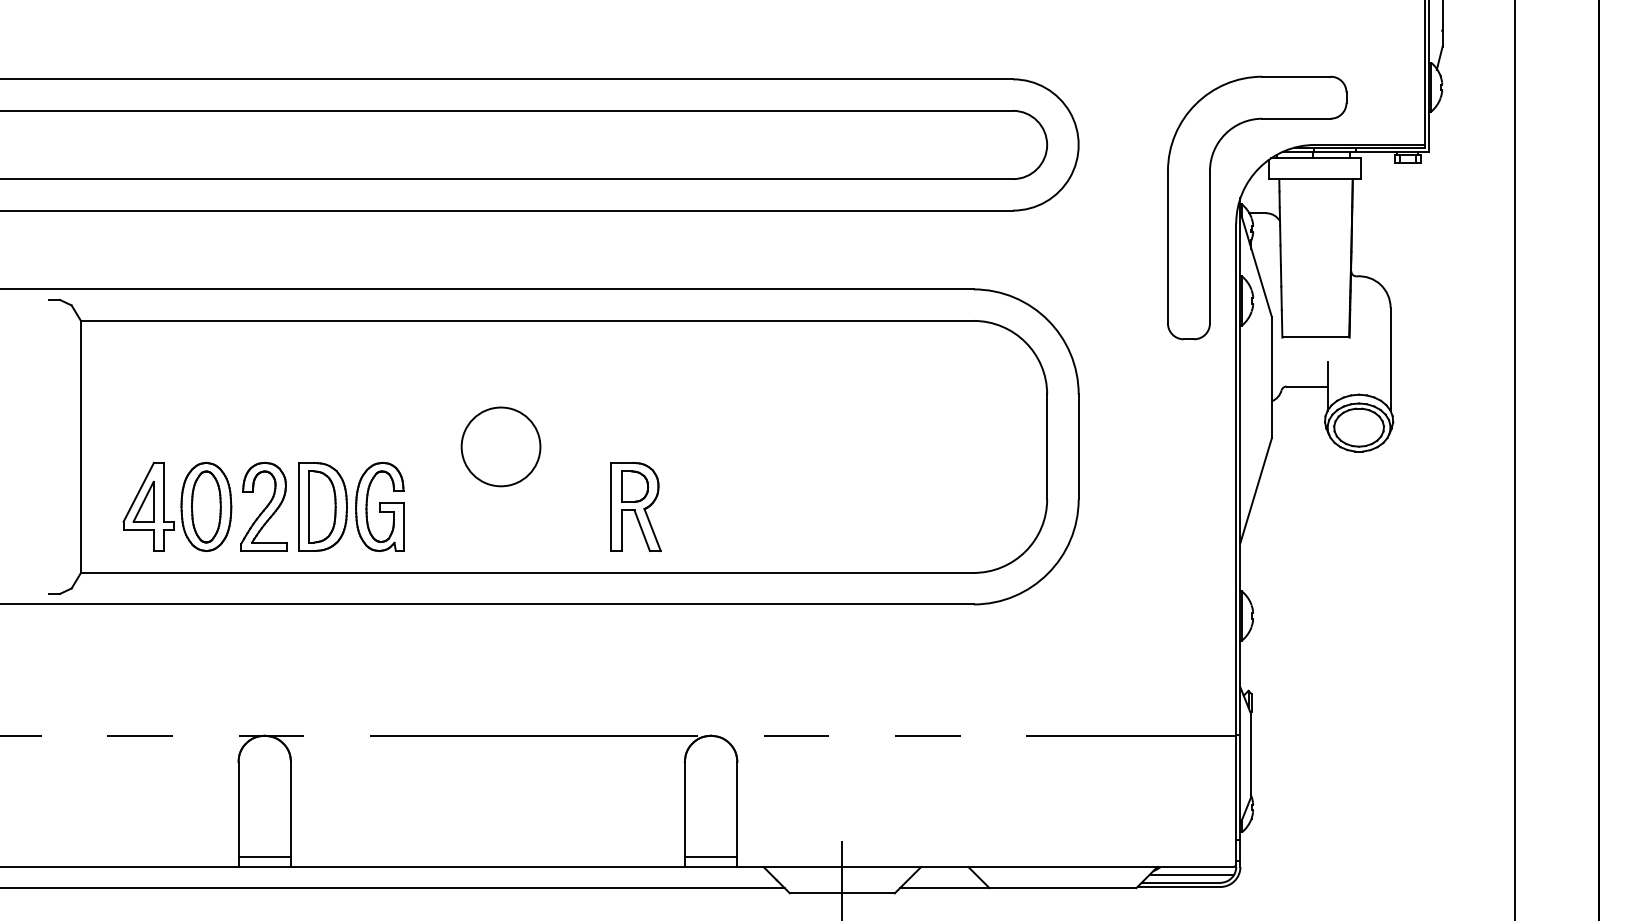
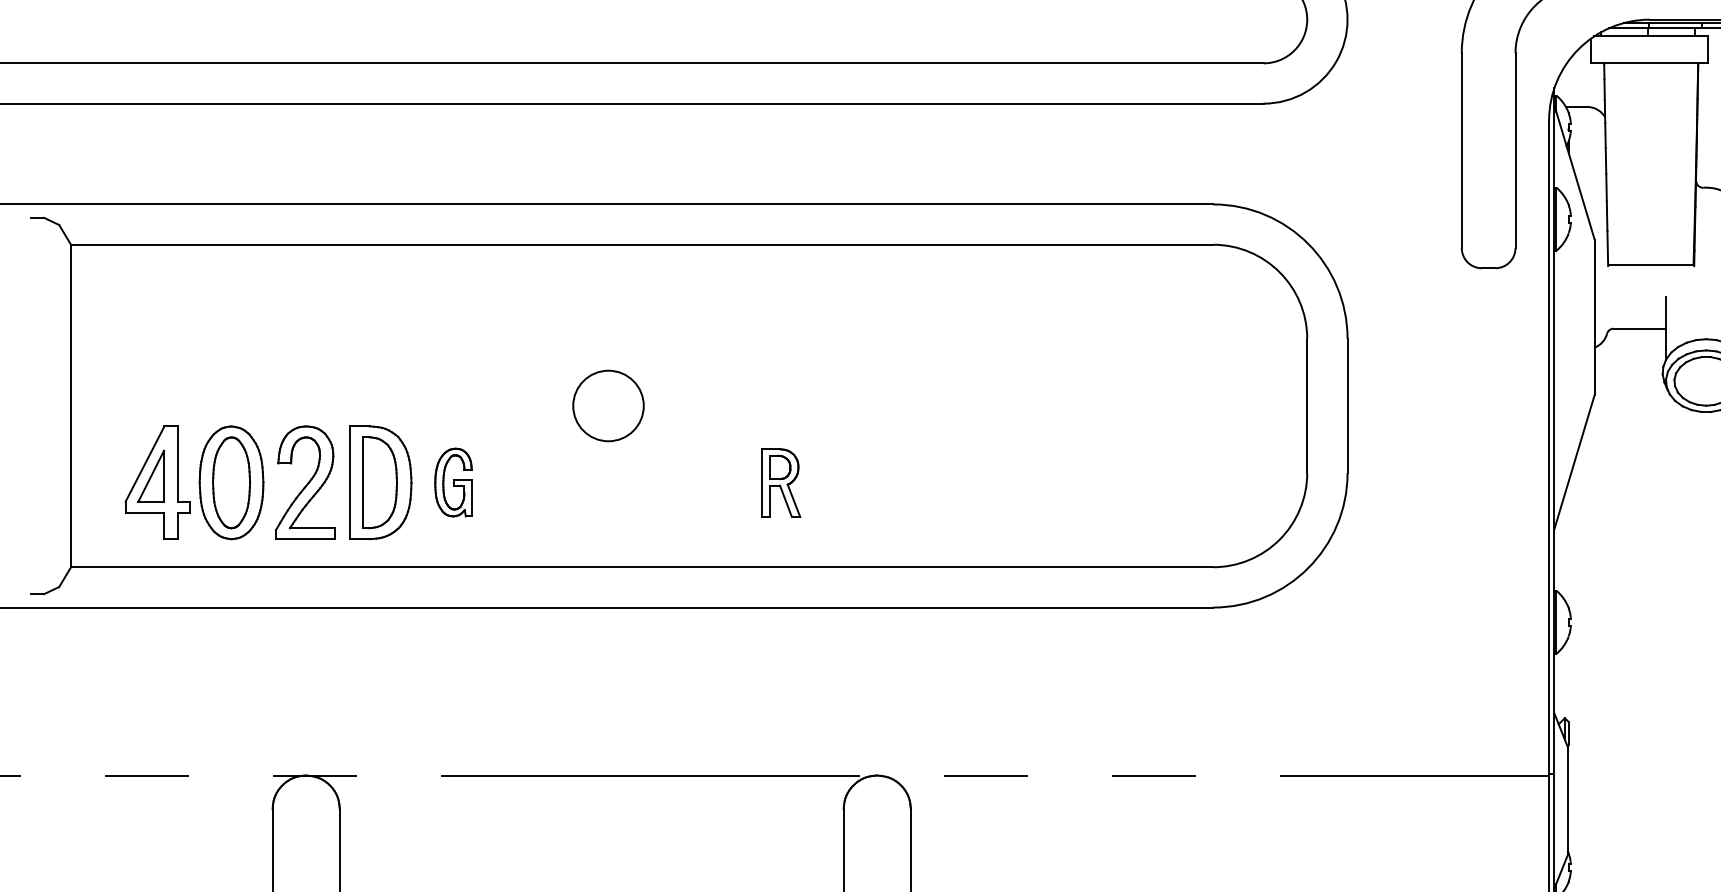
circle: (500, 446) -> (607, 405), size x0.7
part: (379, 506) -> (453, 482), size x0.6
part: (635, 507) -> (780, 483), size x0.6

